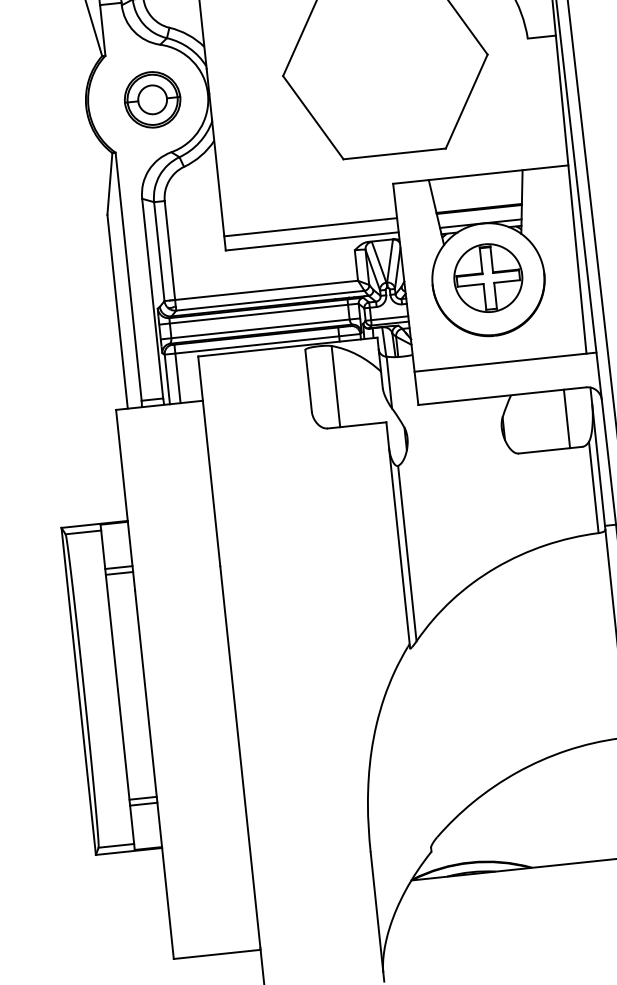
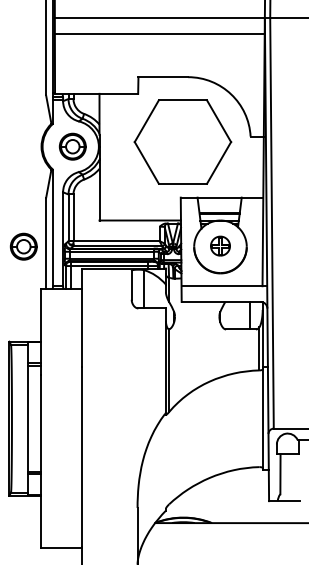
line: (309, 226) -> (139, 213), removed
part: (488, 276) -> (220, 245), size x0.6
part: (70, 322) -> (23, 246), added

